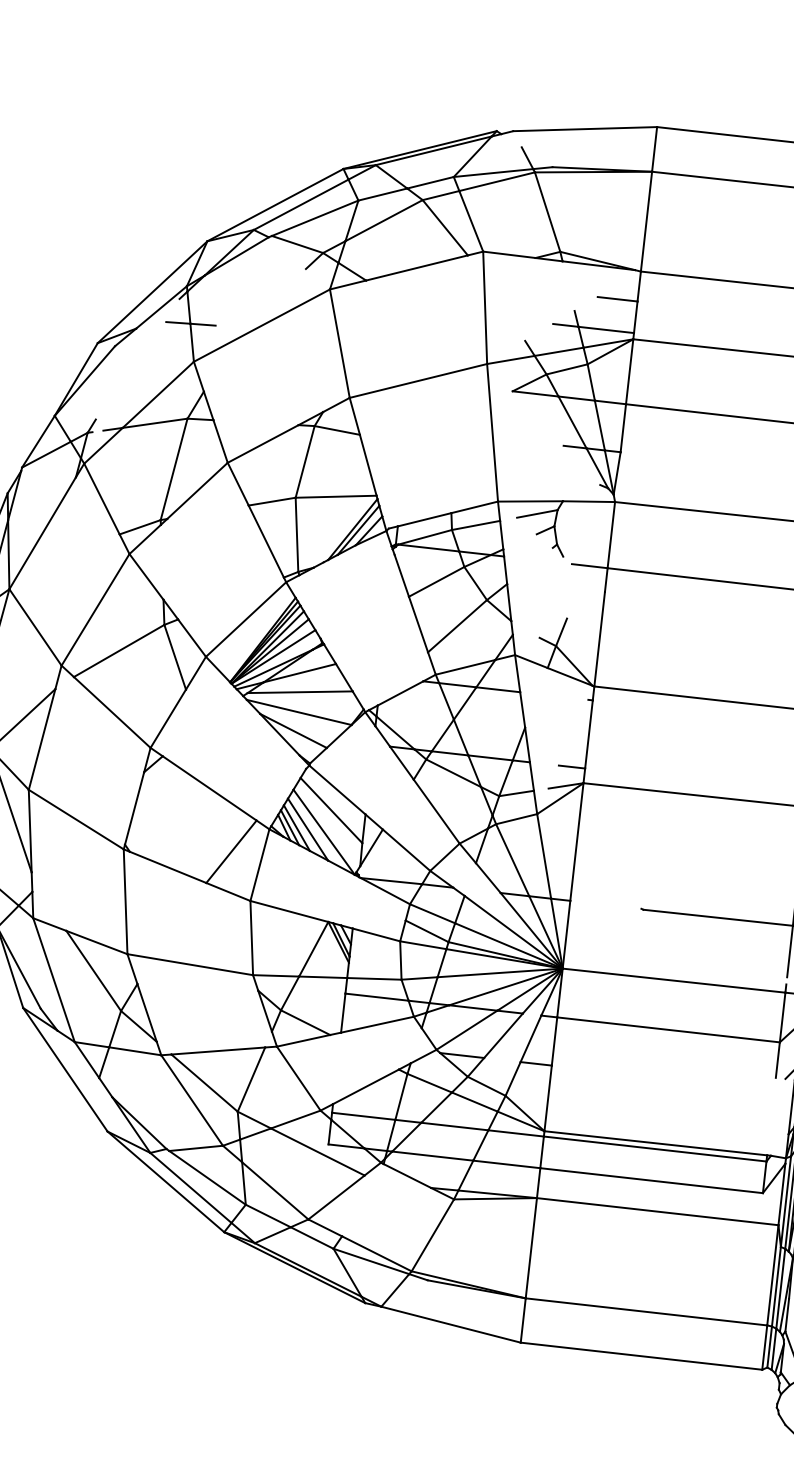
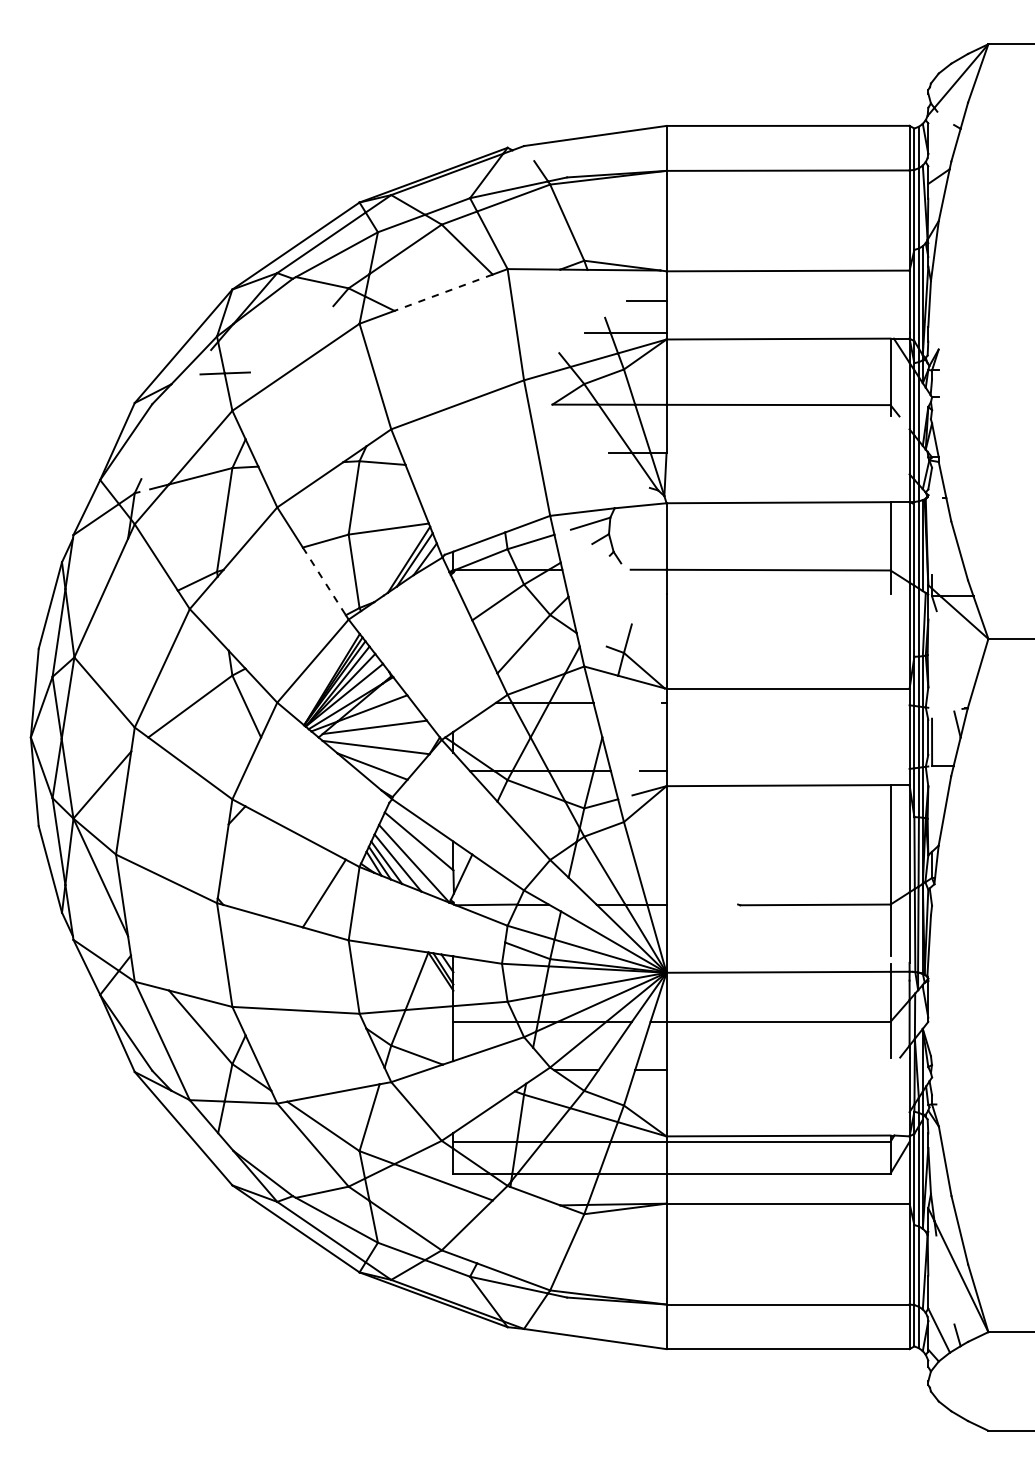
line: (416, 267) -> (443, 292), solid -> dashed
line: (266, 541) -> (324, 581), solid -> dashed

